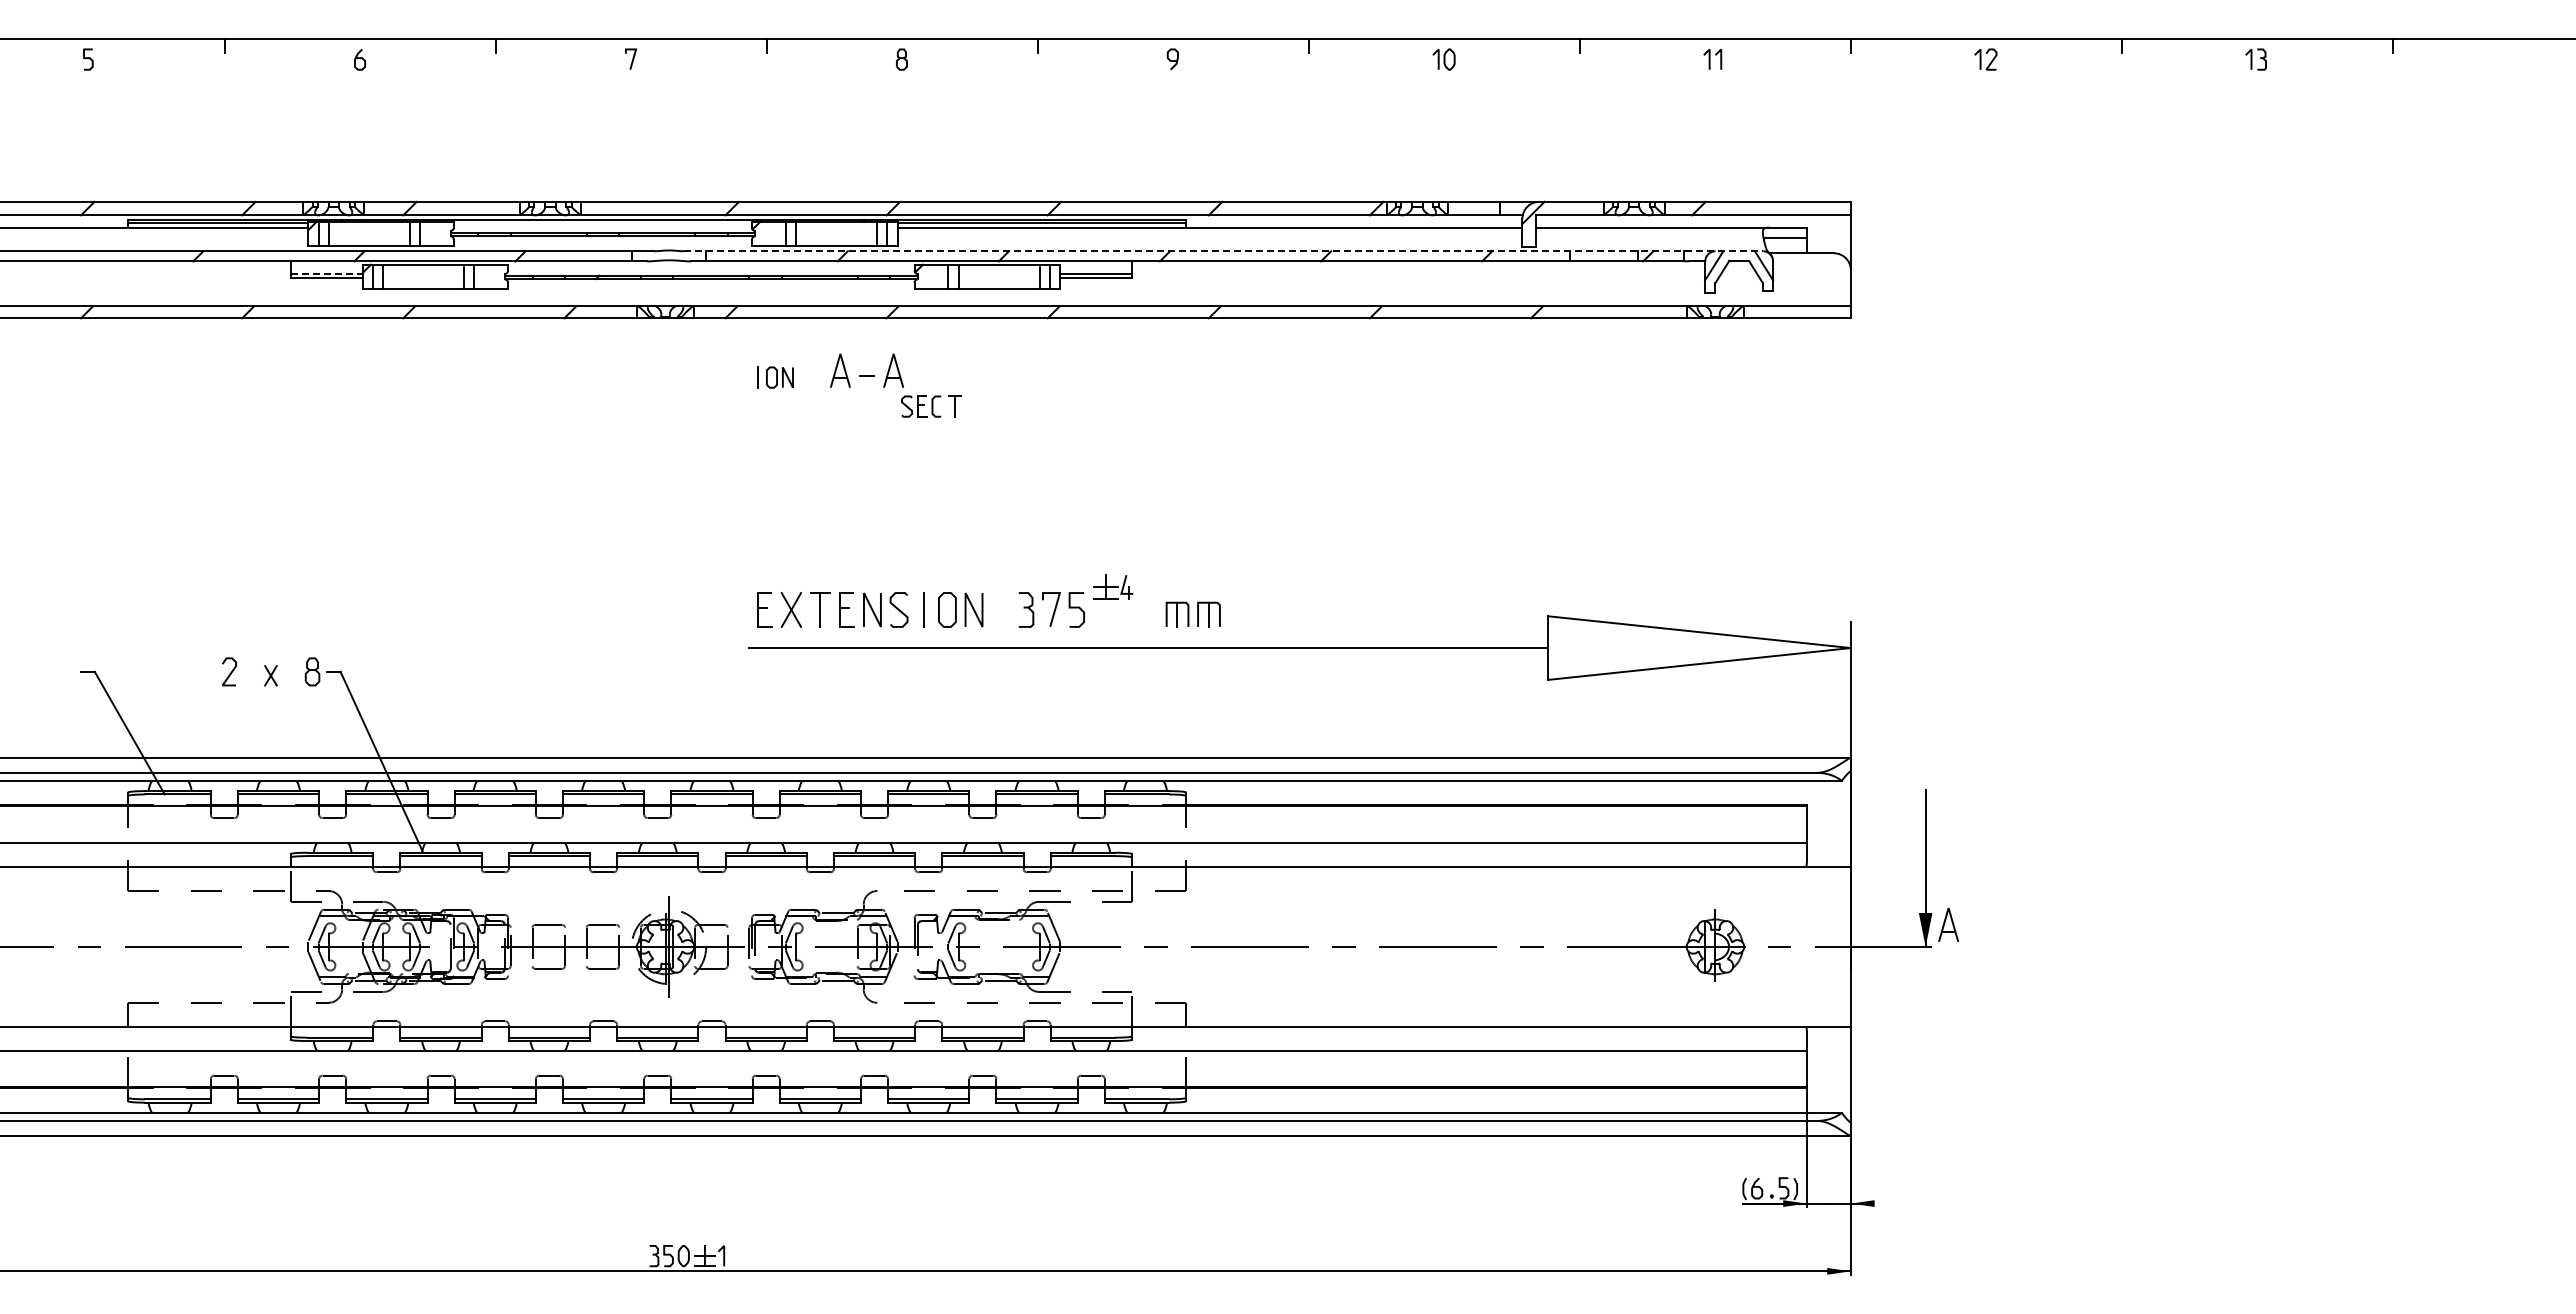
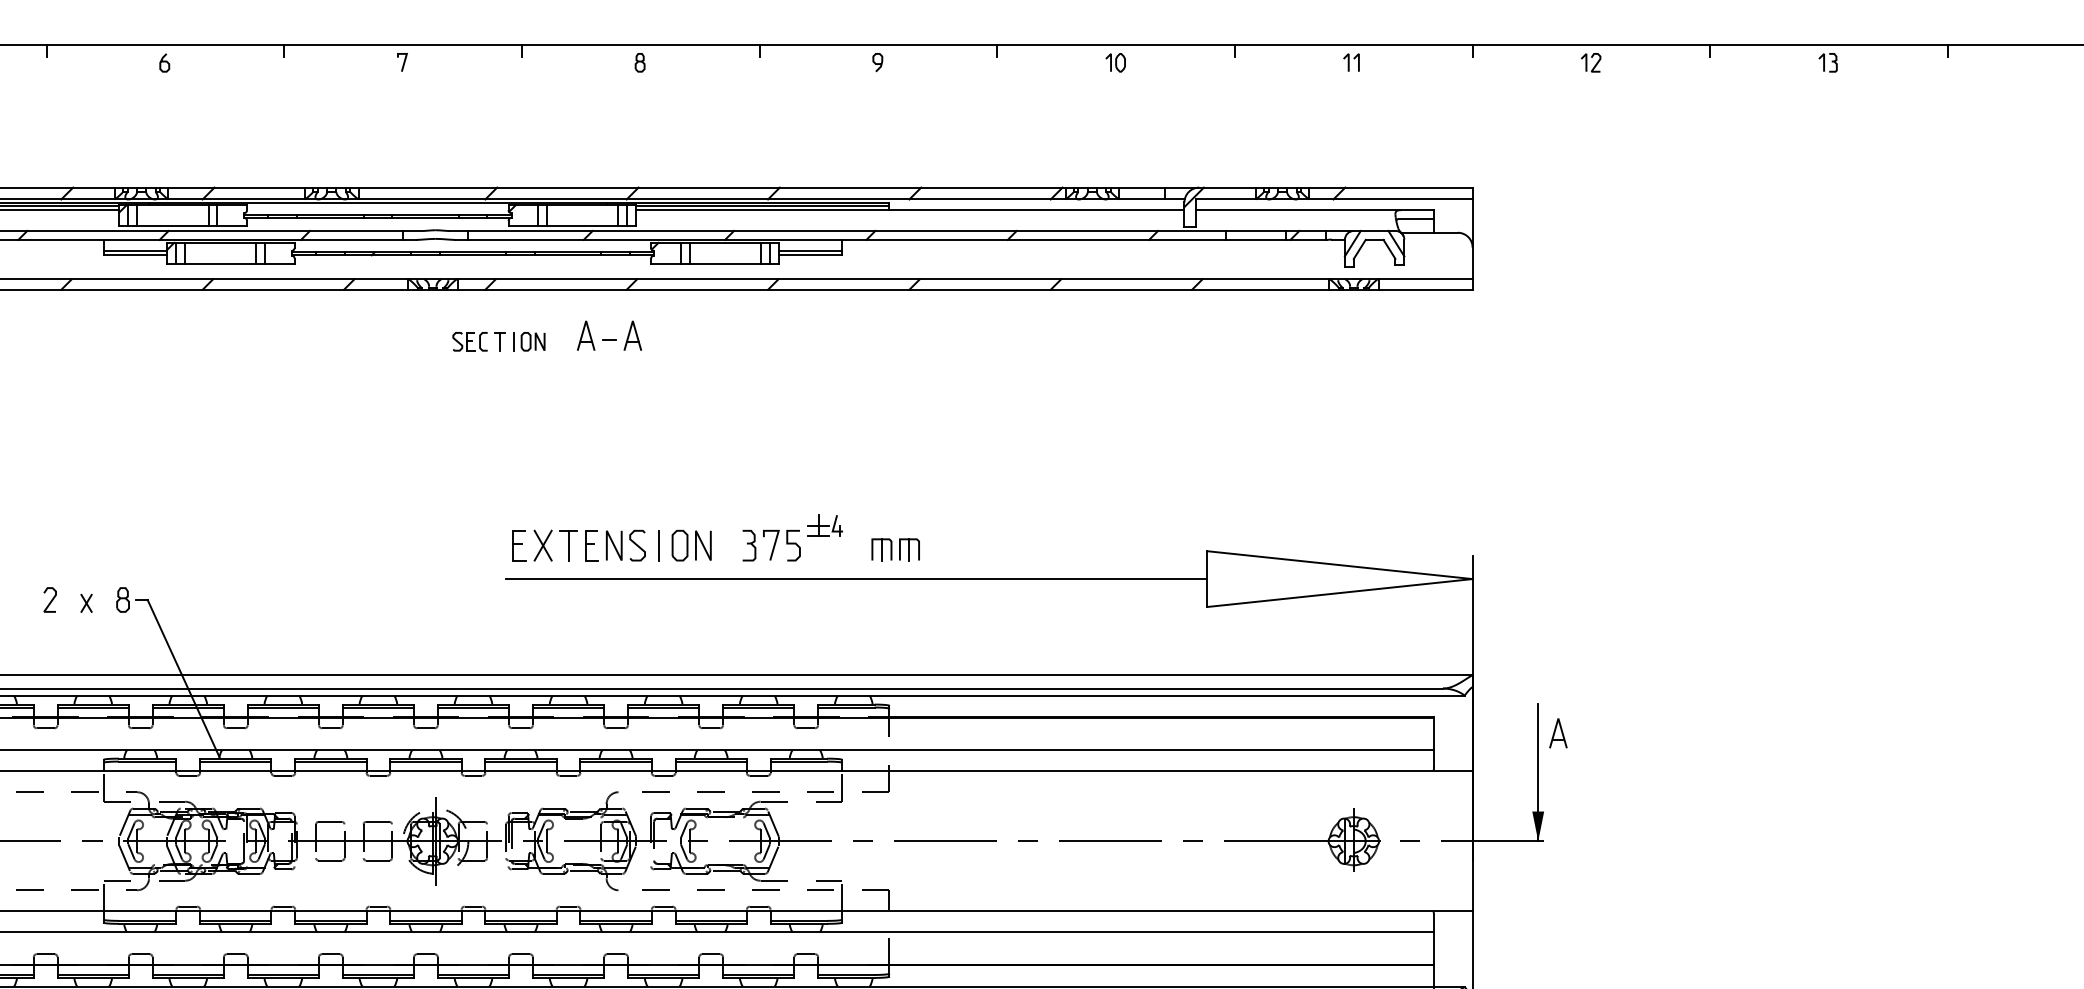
line: (1223, 251) -> (922, 231), dashed -> solid
line: (326, 273) -> (135, 250), dashed -> solid
part: (931, 406) -> (479, 341), moved
part: (1948, 924) -> (1558, 732), moved

